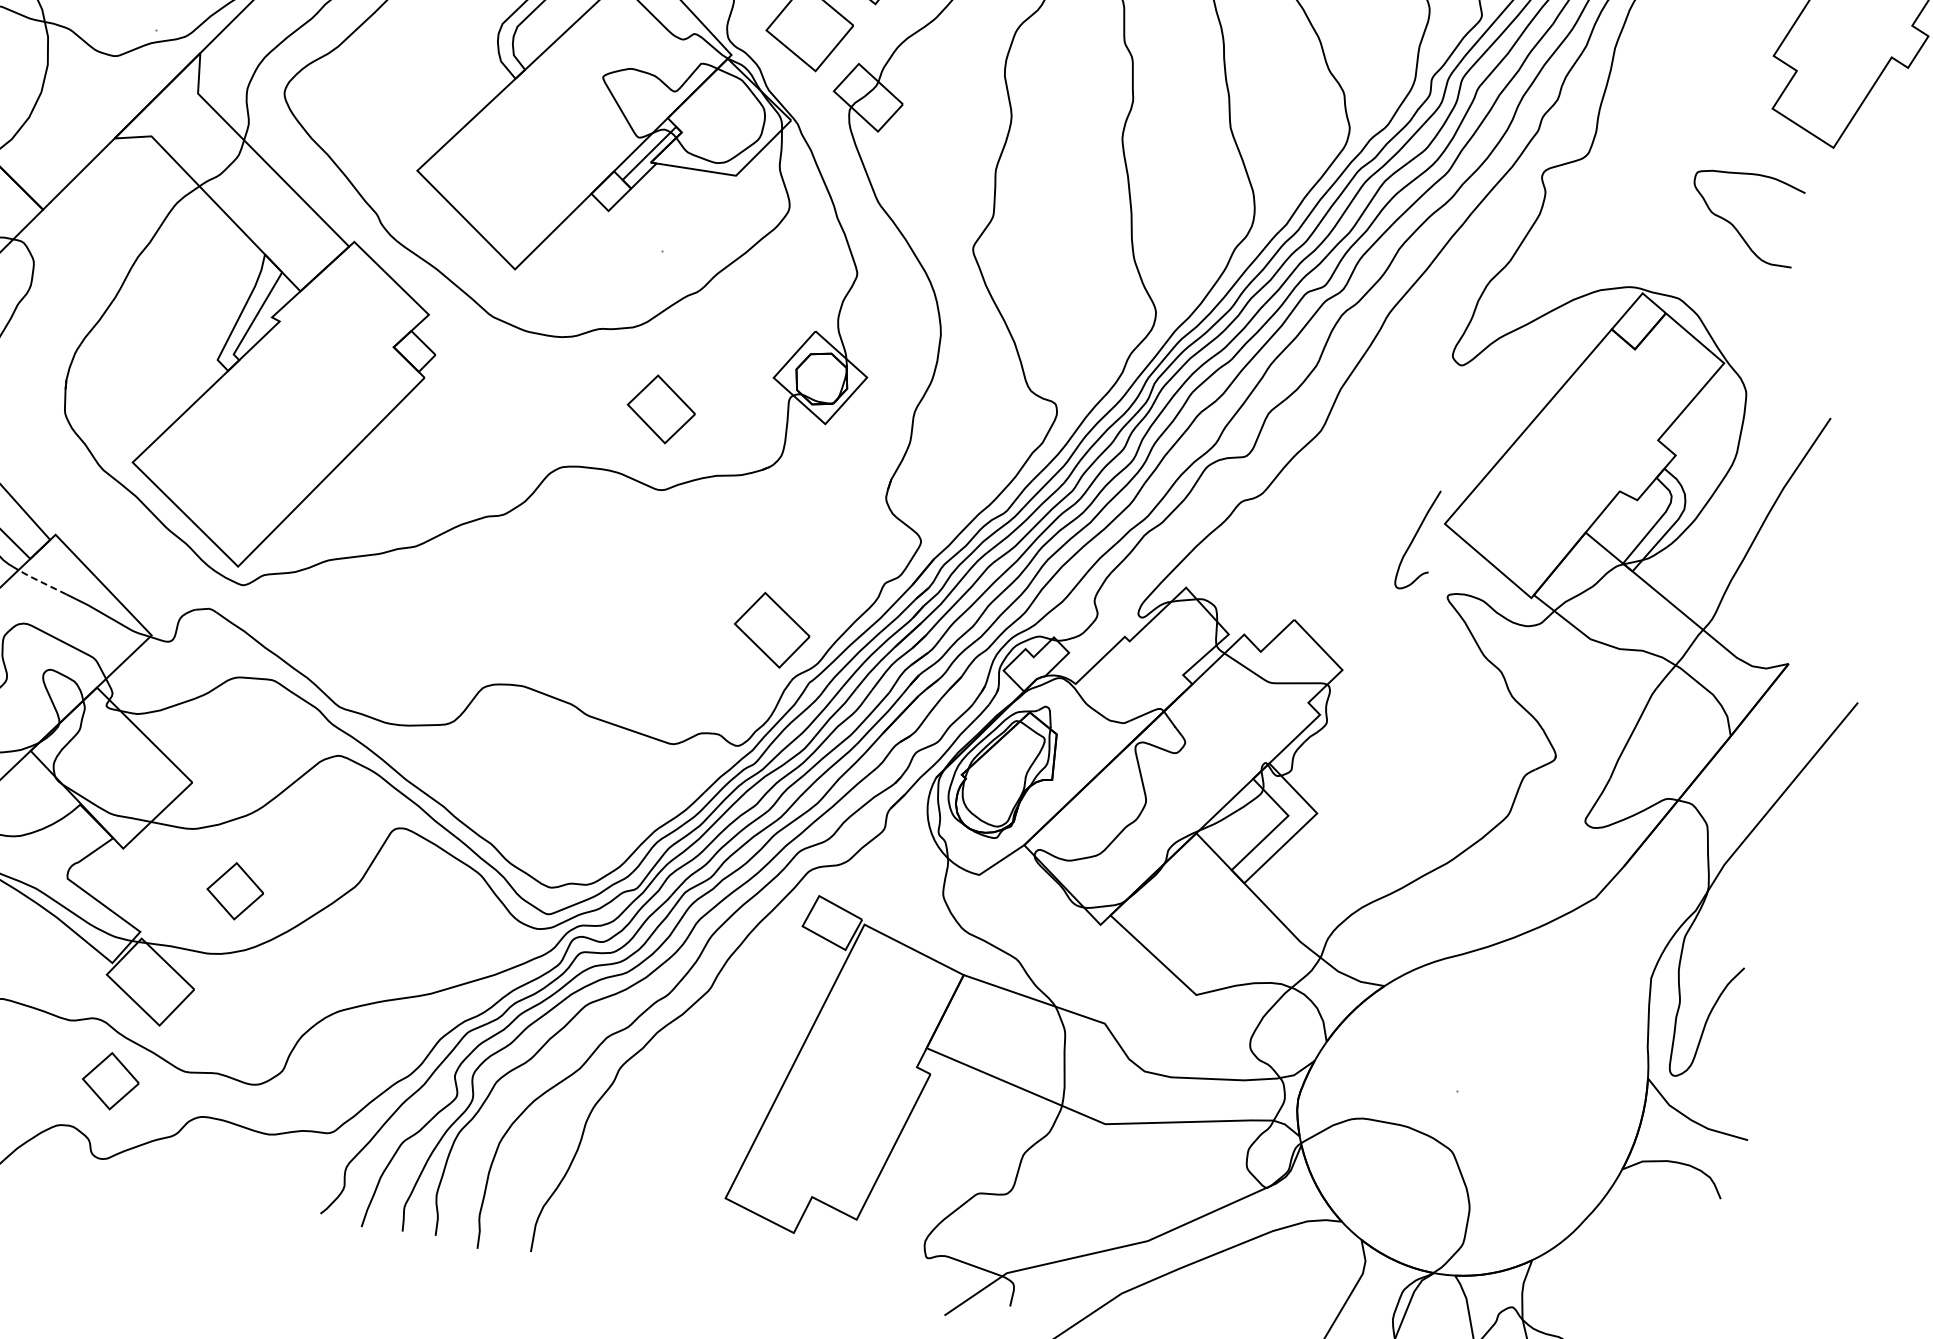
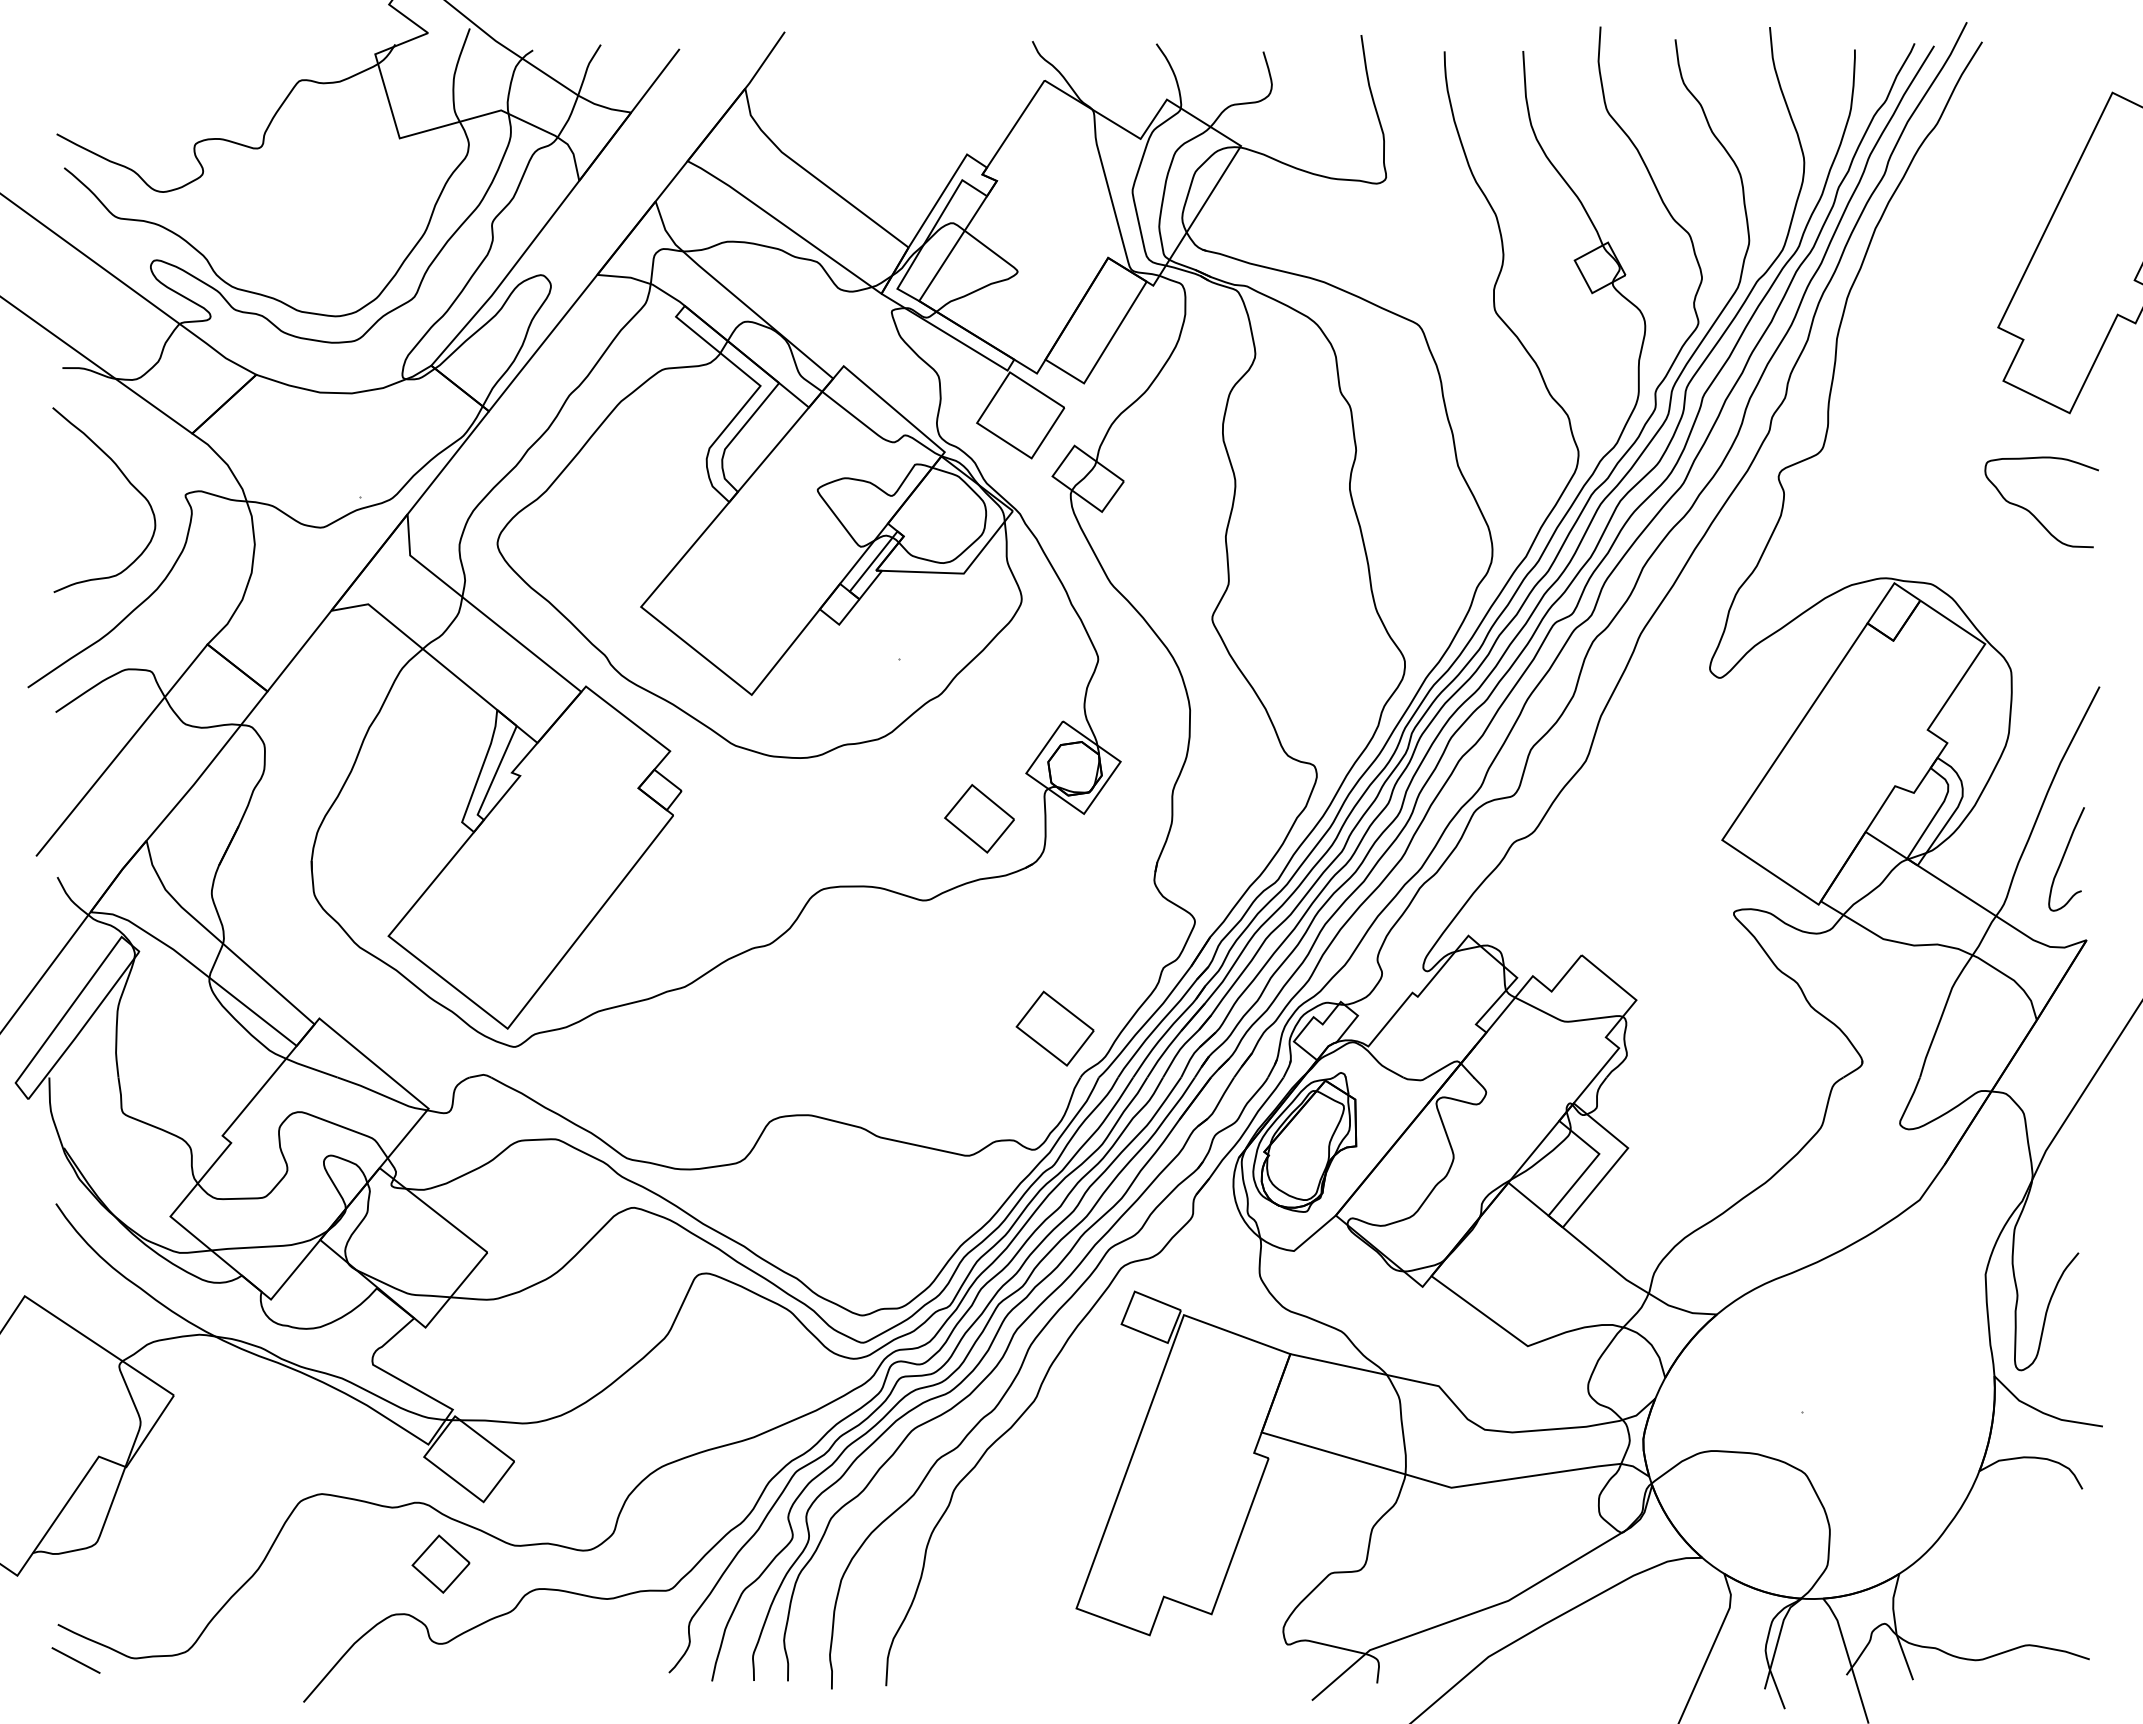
curve: (1734, 226) -> (2031, 512), moved
part: (661, 409) -> (979, 818), moved
curve: (1414, 539) -> (2063, 859), moved
line: (41, 582) -> (310, 1068), dashed -> solid
part: (234, 890) -> (543, 1356), removed

